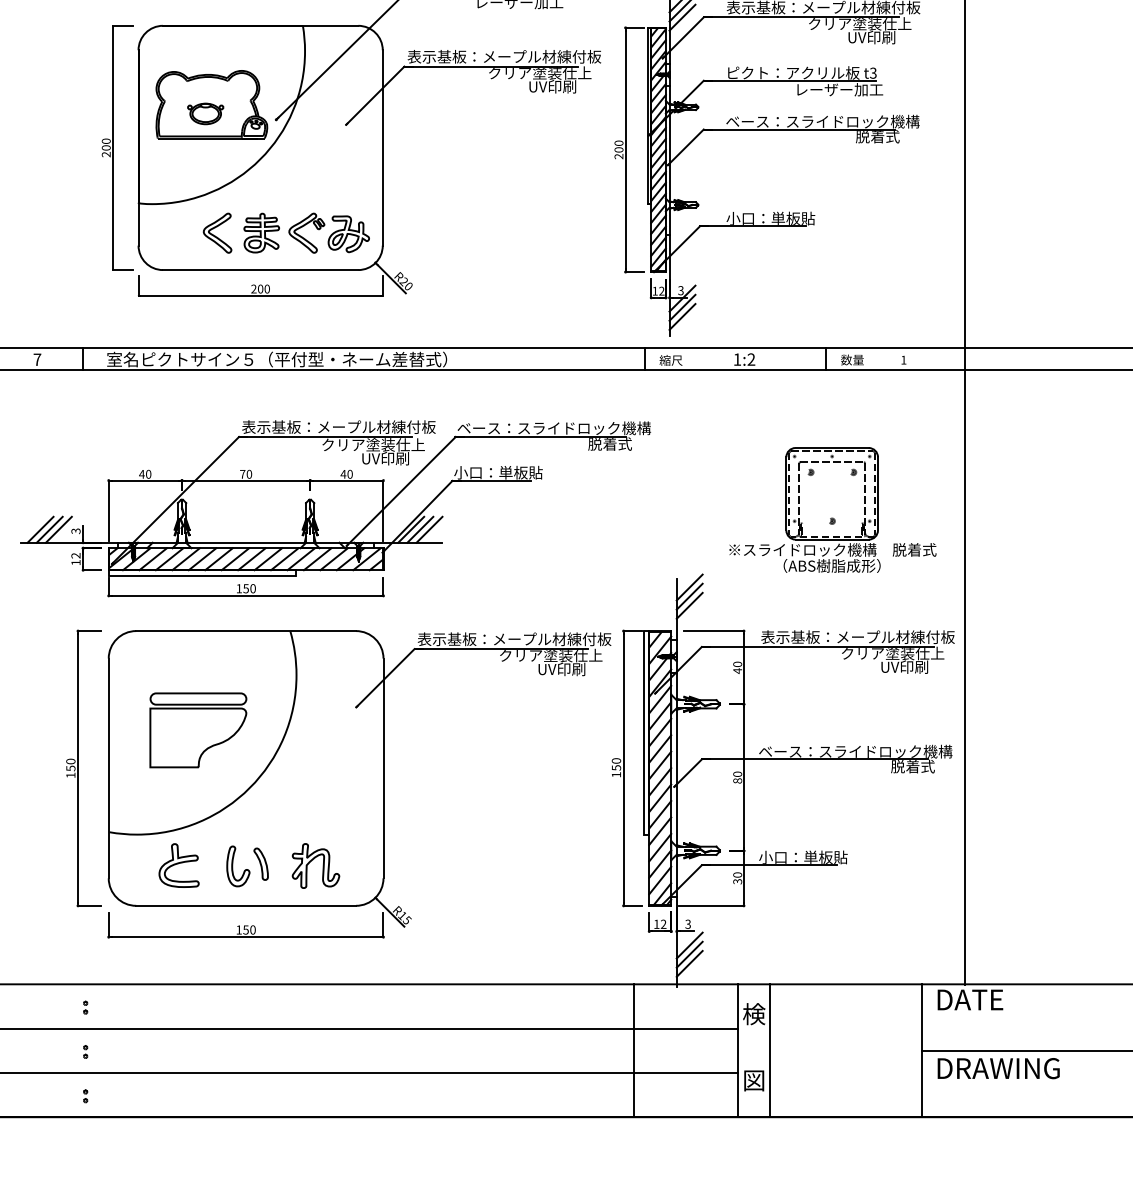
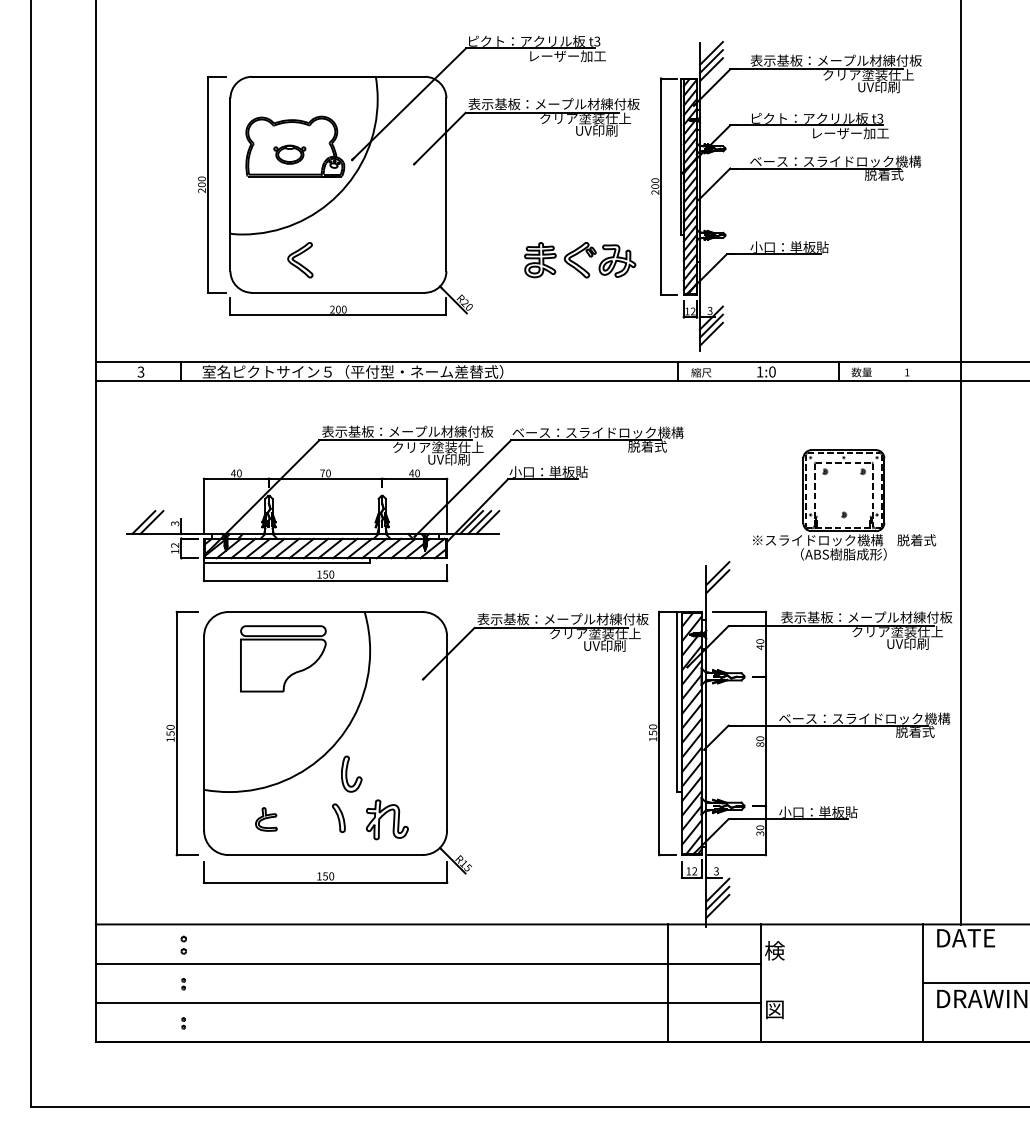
part: (307, 233) -> (580, 260), moved
text: (36, 359) -> (140, 371), 7 -> 3
text: (751, 359) -> (772, 371), 1:2 -> 1:0
line: (58, 529) -> (159, 522), removed
line: (689, 605) -> (717, 589), removed
part: (198, 729) -> (283, 658), moved
part: (179, 865) -> (266, 819), size x0.6
part: (238, 865) -> (351, 773), moved
part: (85, 1007) -> (183, 944), size x1.6
line: (769, 1049) -> (788, 982), removed

